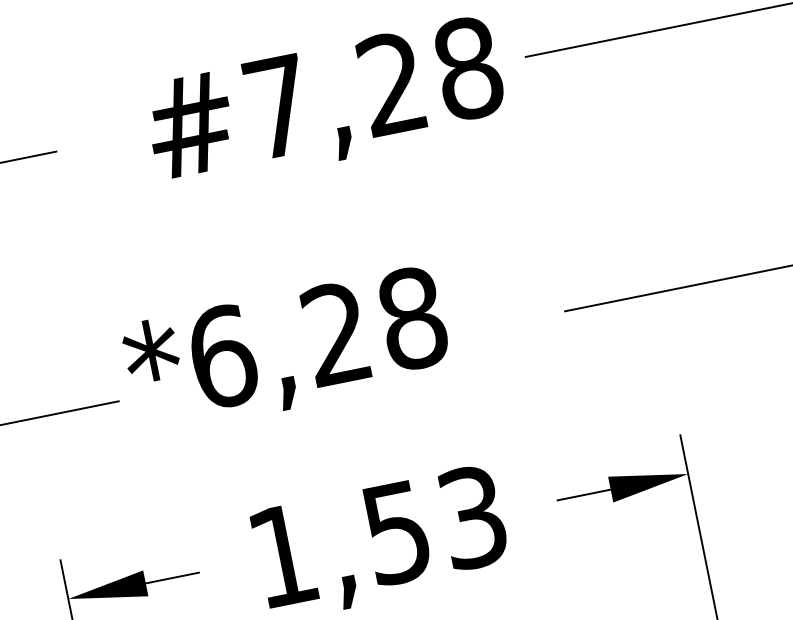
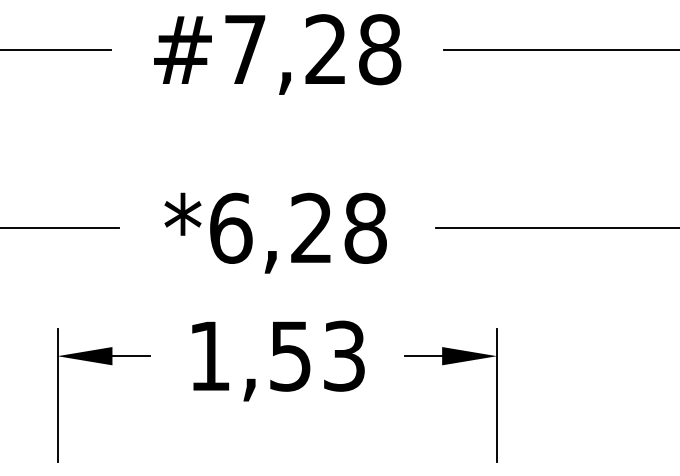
text: (325, 104) -> (277, 54), moved
text: (286, 349) -> (275, 232), moved

